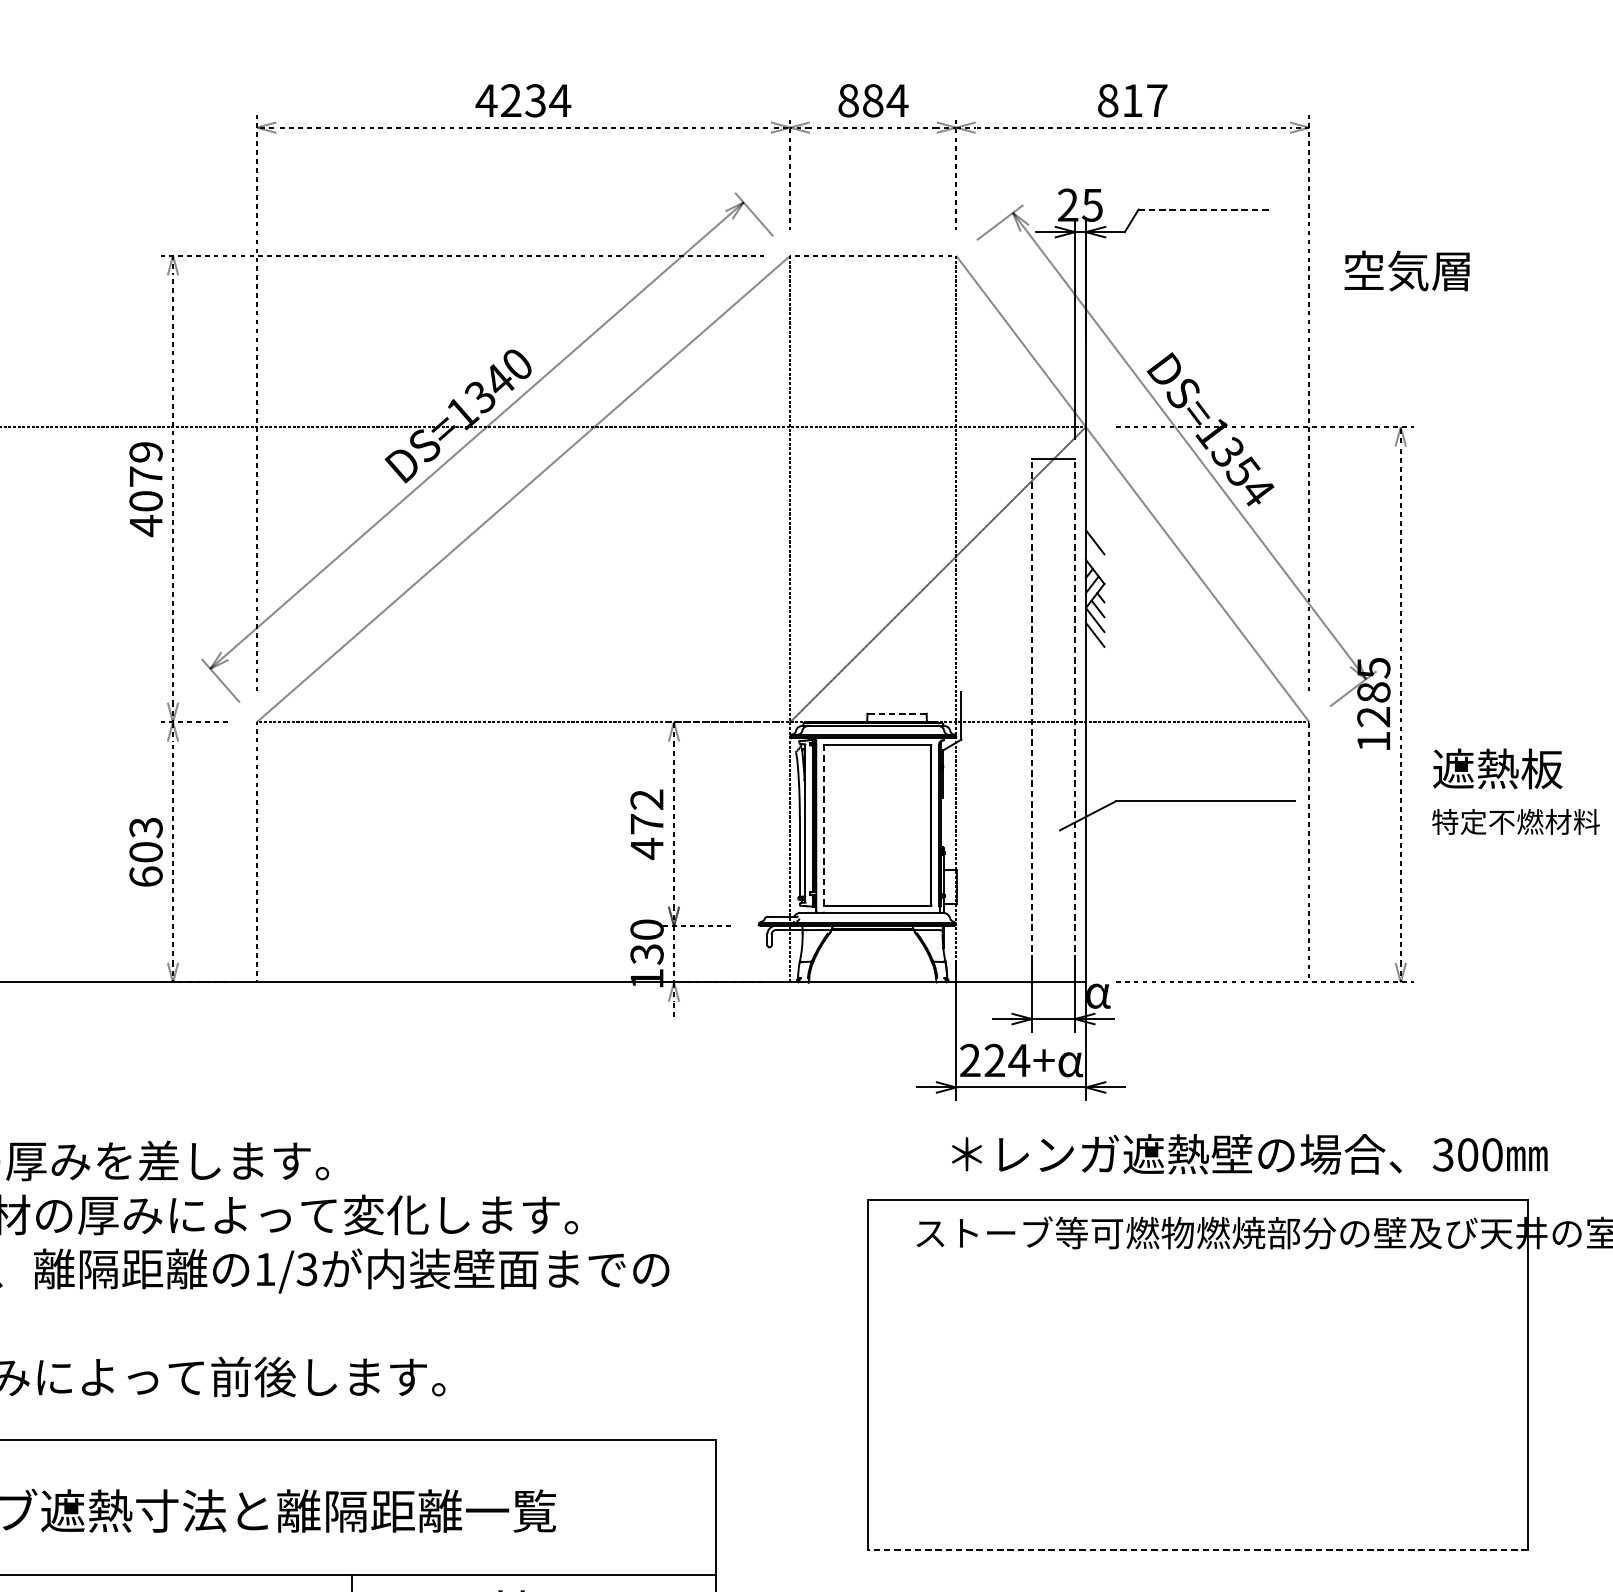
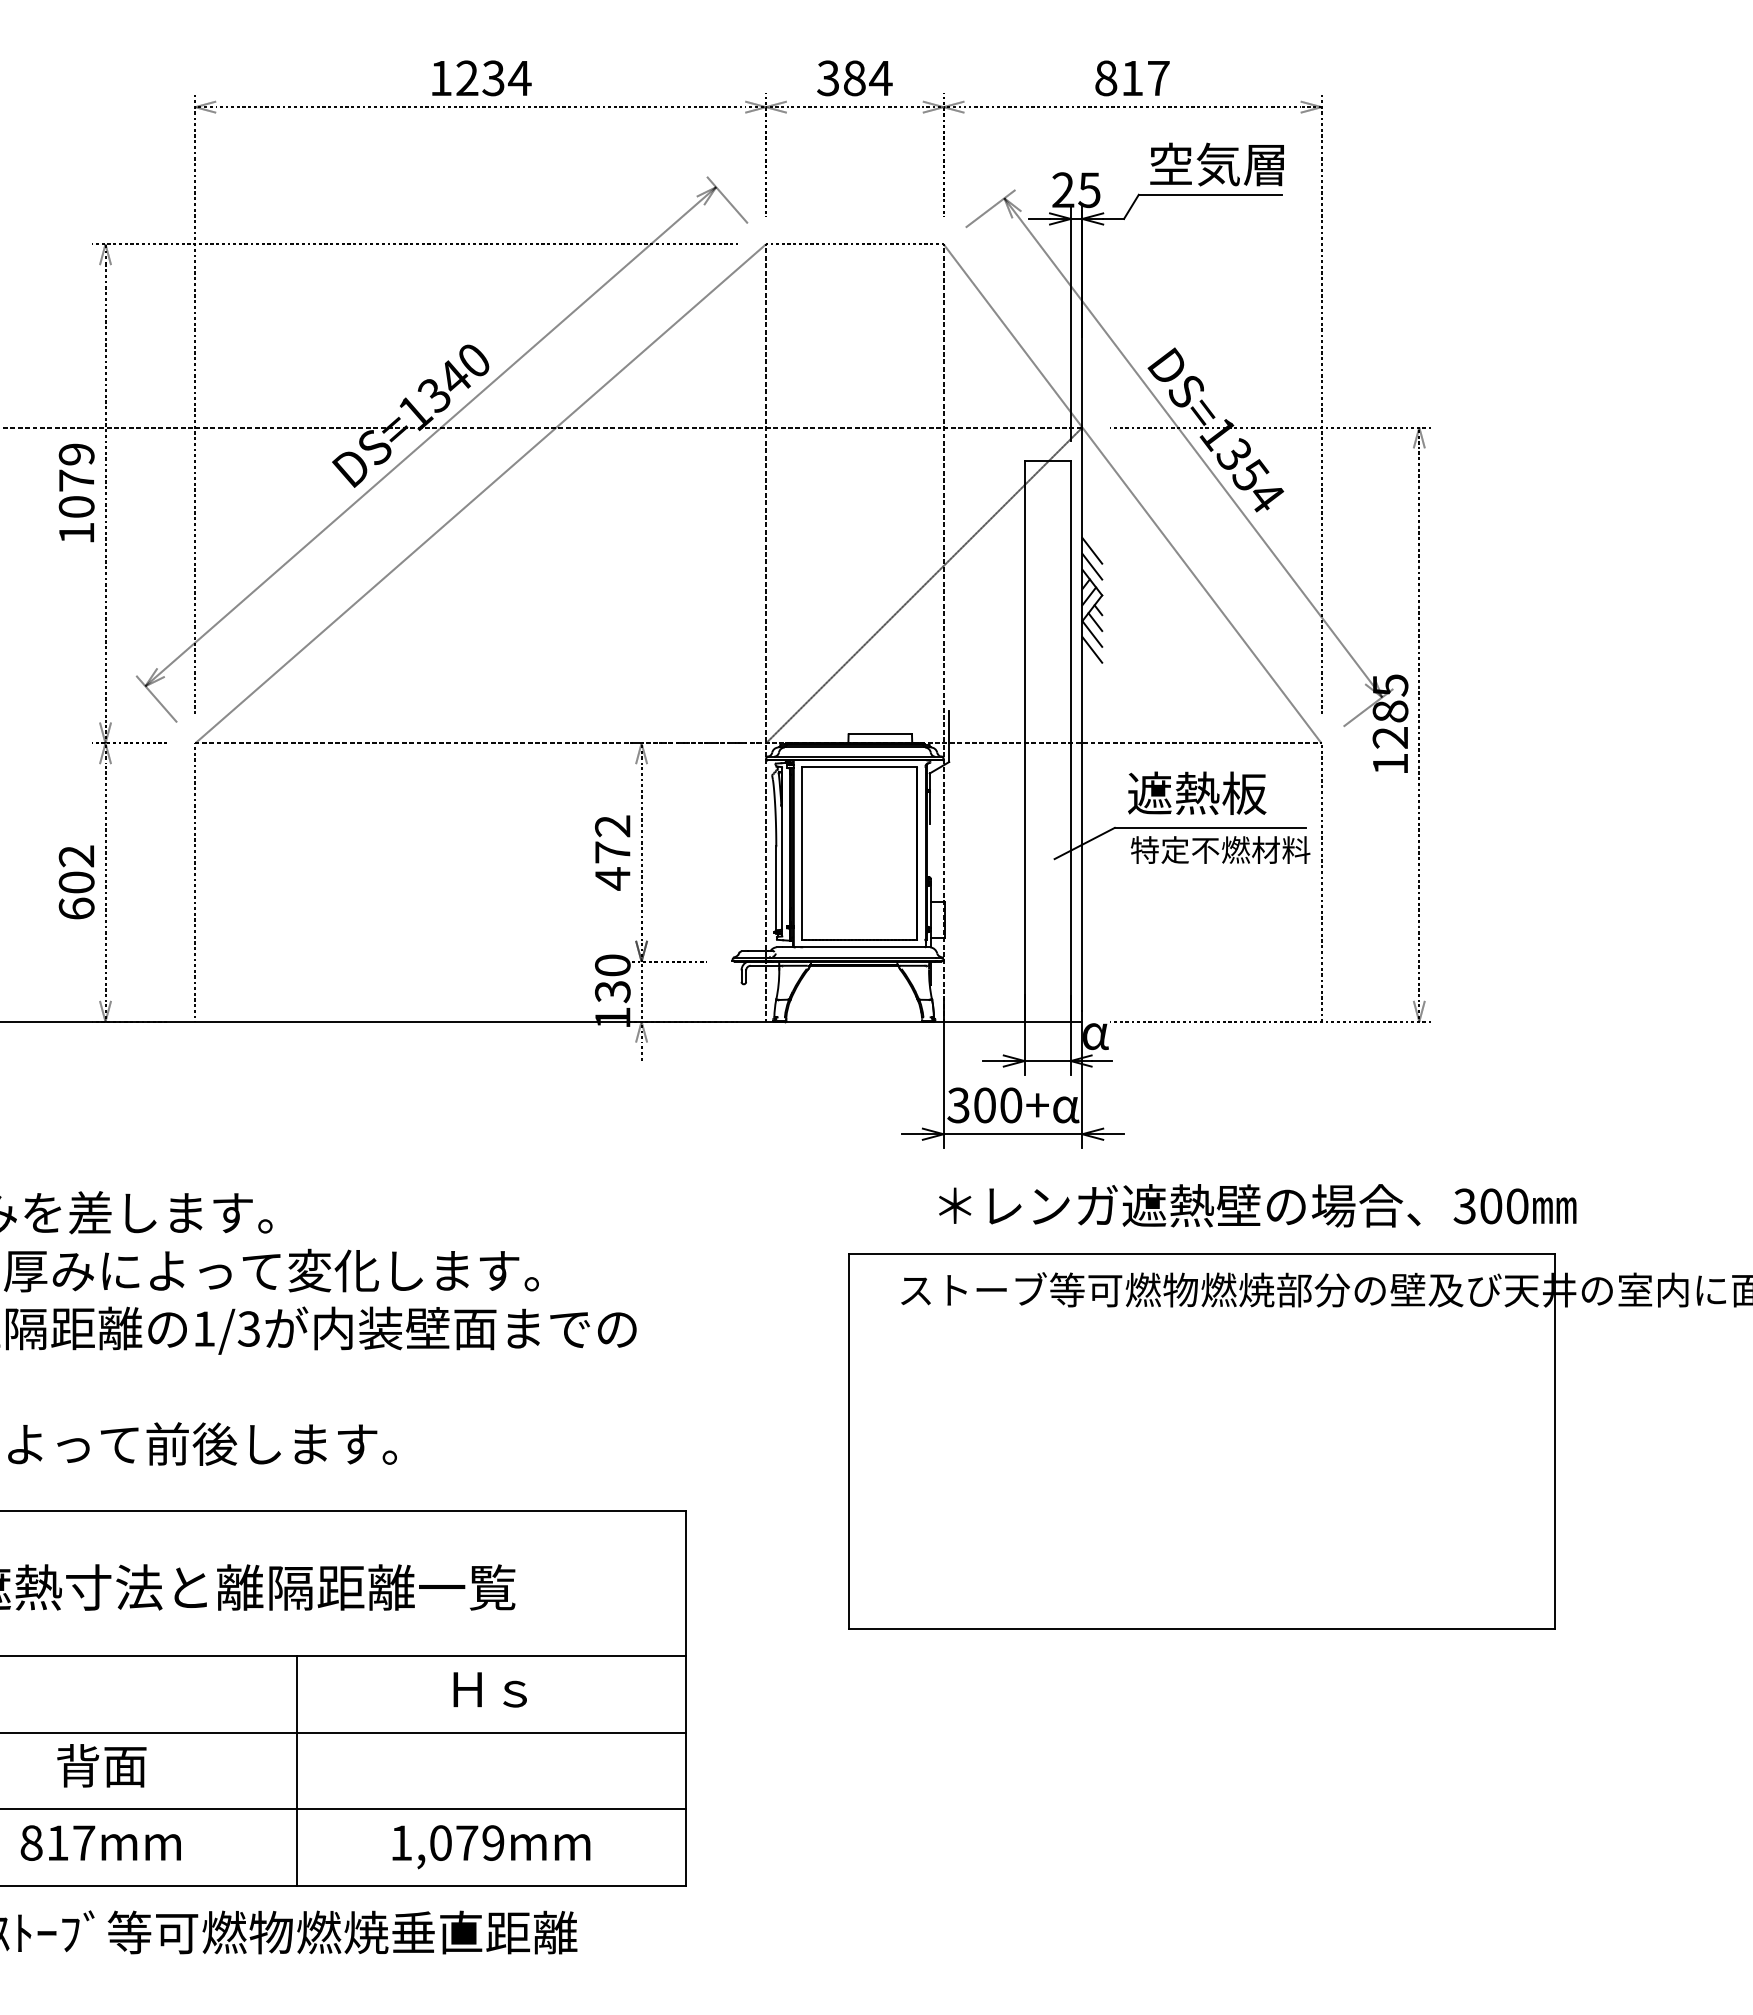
text: (486, 100) -> (440, 78), 4234 -> 1234
text: (848, 100) -> (828, 78), 884 -> 384
line: (1205, 209) -> (1210, 194), dashed -> solid
text: (1406, 270) -> (1216, 164), moved
text: (145, 526) -> (76, 533), 4079 -> 1079
line: (1095, 556) -> (1092, 566), added
line: (896, 713) -> (879, 734), dashed -> solid
line: (1031, 719) -> (1024, 740), dashed -> solid
line: (1074, 719) -> (1070, 740), dashed -> solid
text: (1498, 768) -> (1197, 792), moved
text: (1515, 821) -> (1220, 849), moved
line: (823, 825) -> (801, 853), dashed -> solid
text: (145, 827) -> (76, 856), 603 -> 602
text: (994, 1060) -> (984, 1105), 224+ -> 300+
line: (1198, 1550) -> (1202, 1629), dashed -> solid

